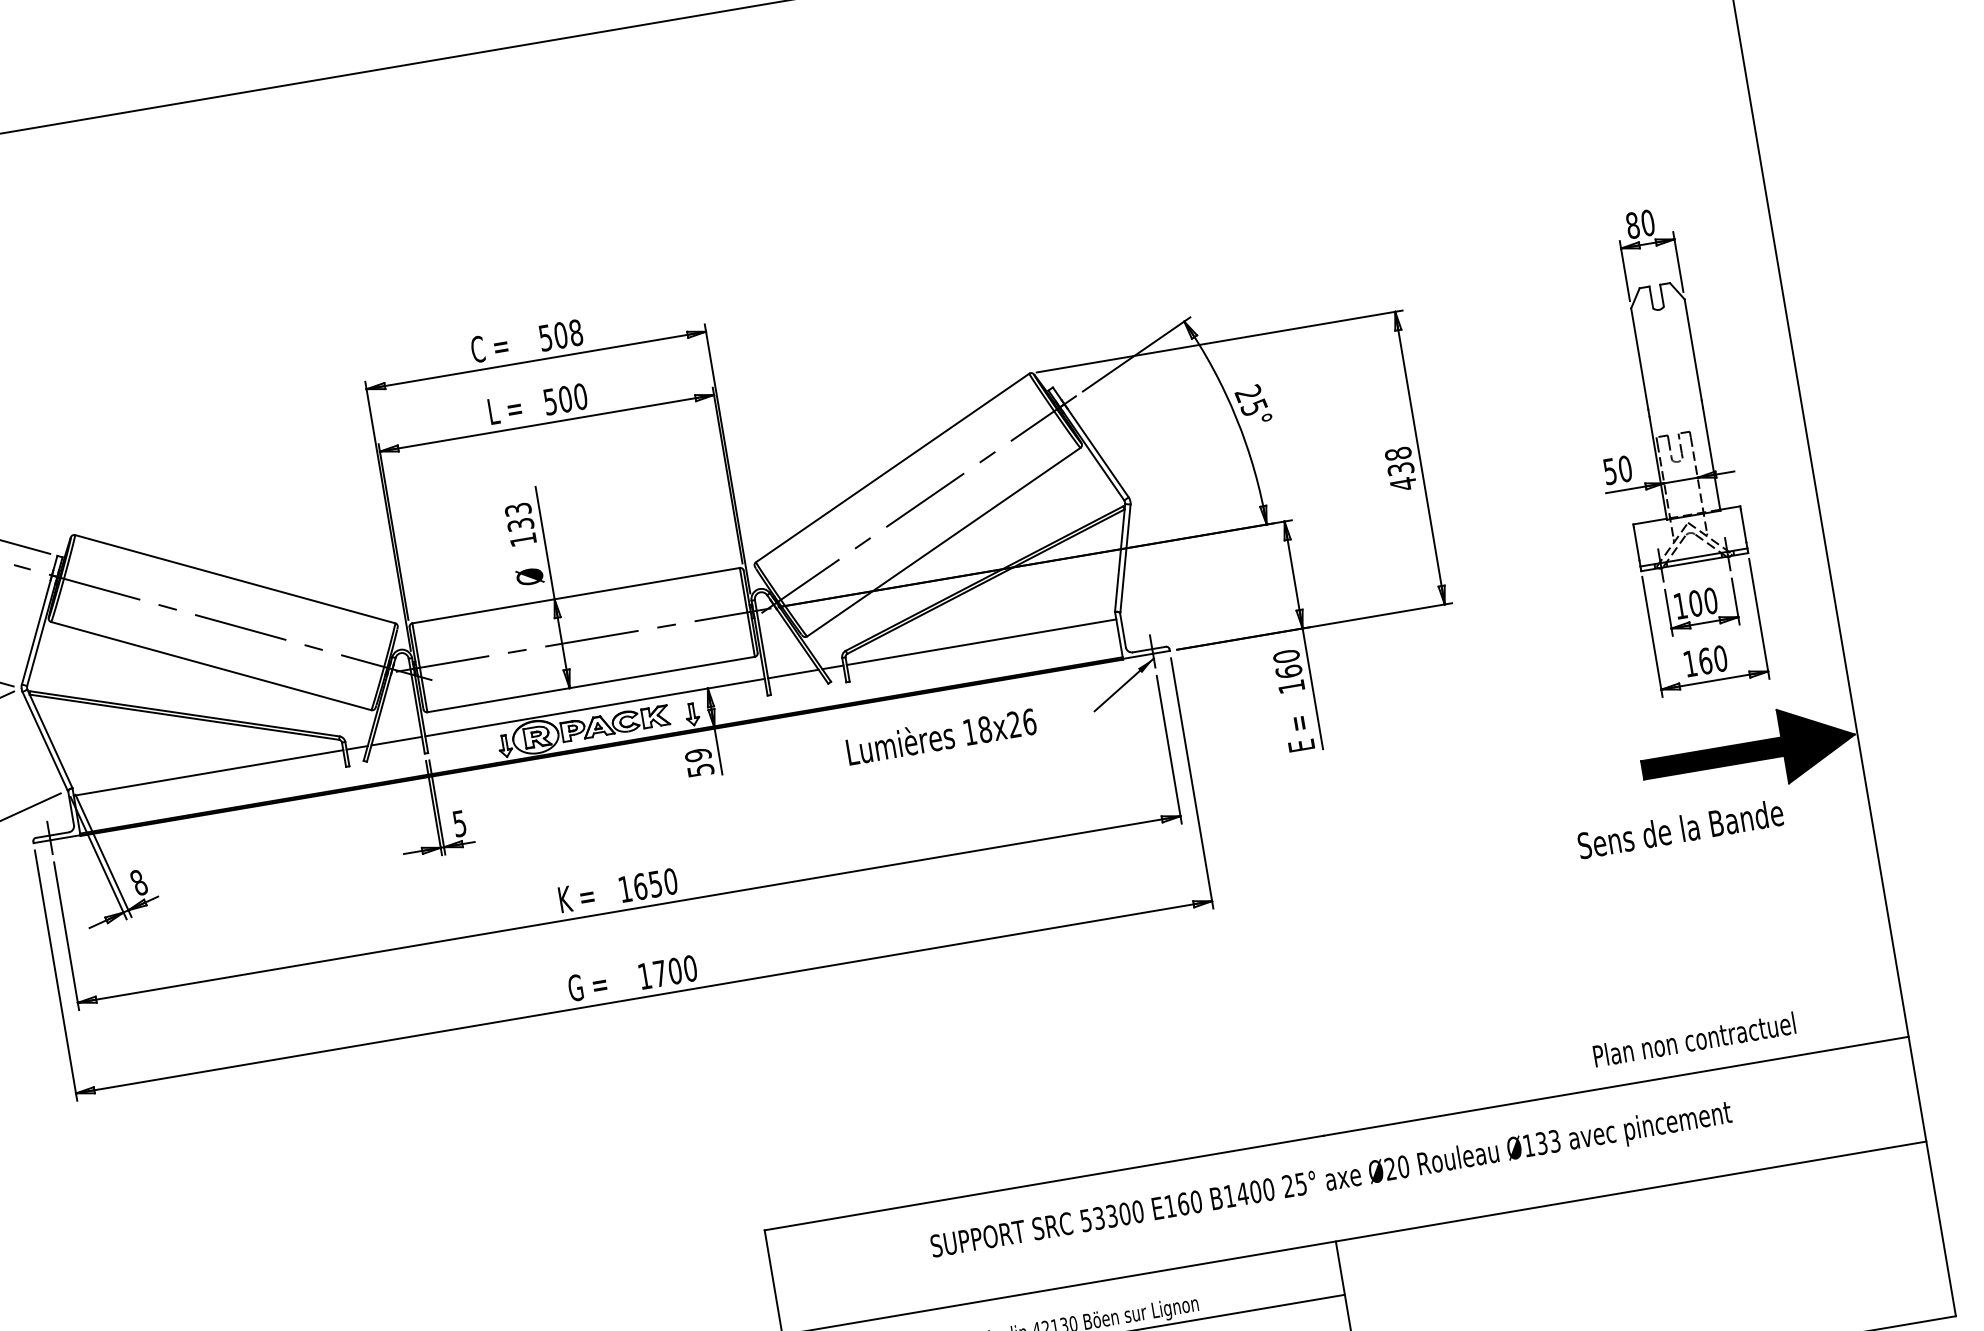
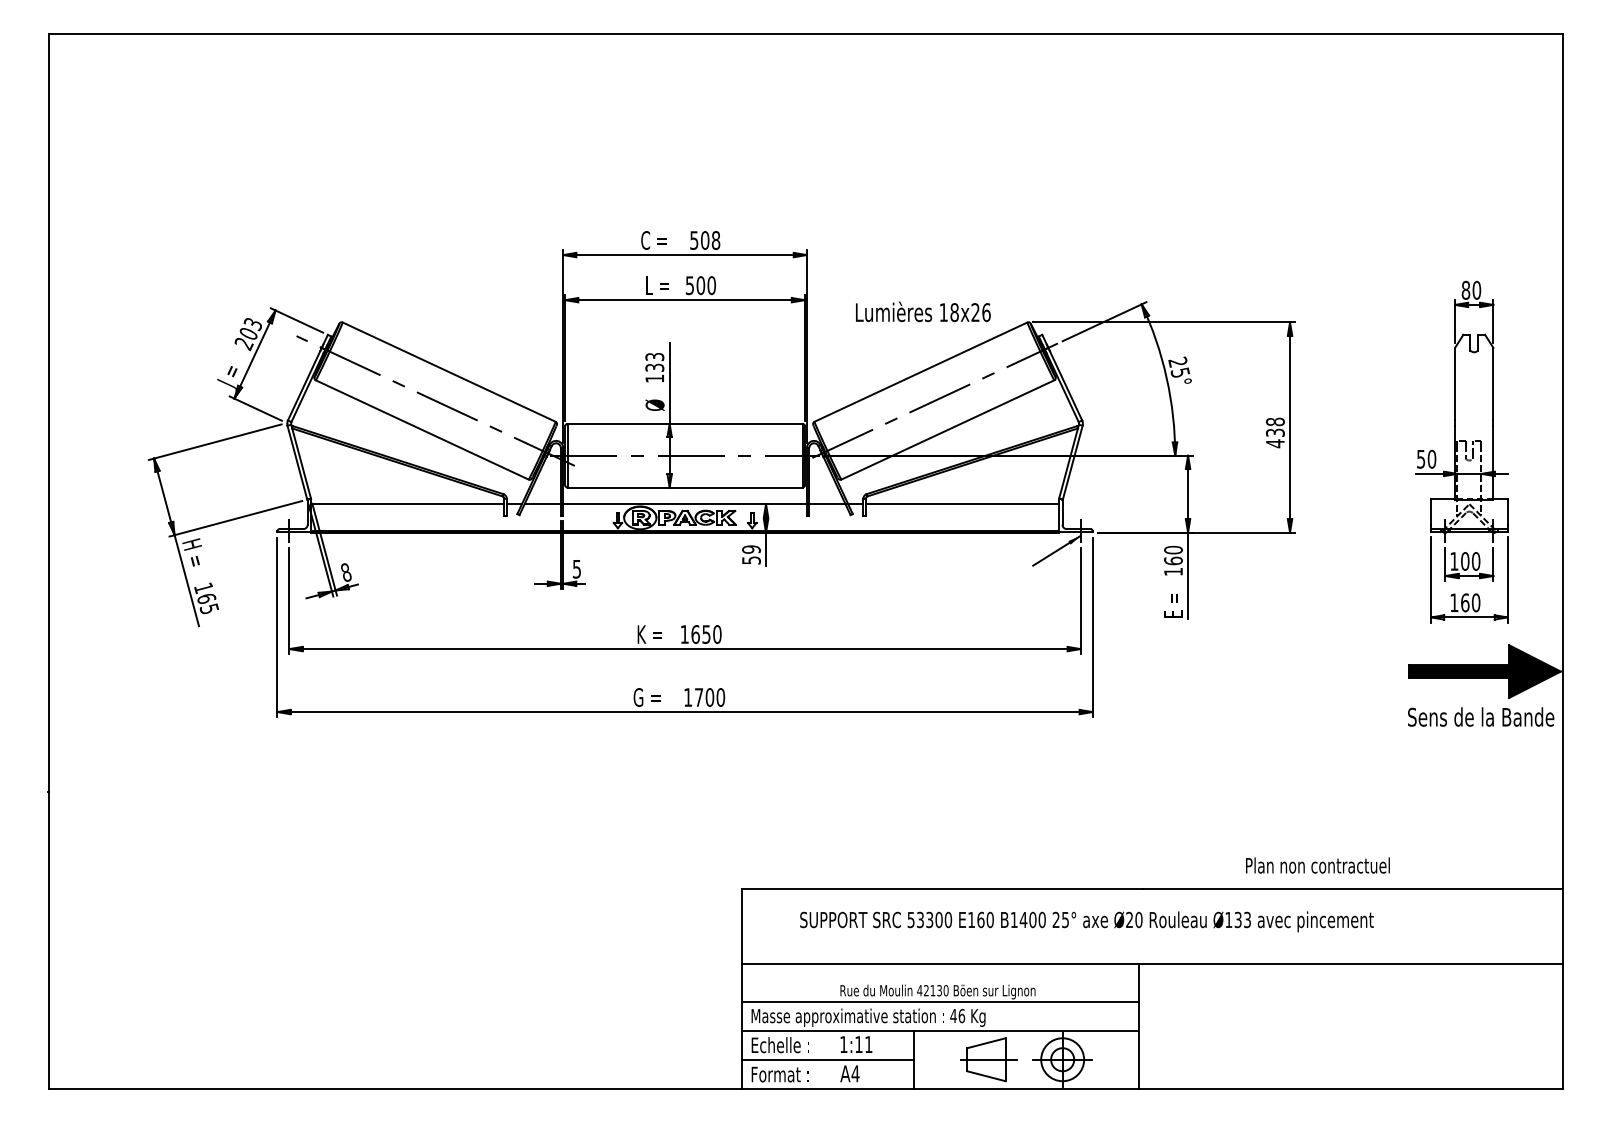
text: (941, 735) -> (923, 311), moved
text: (1681, 828) -> (1481, 716), moved
text: (1693, 1039) -> (1317, 865), moved
text: (1330, 1181) -> (1086, 921), moved

